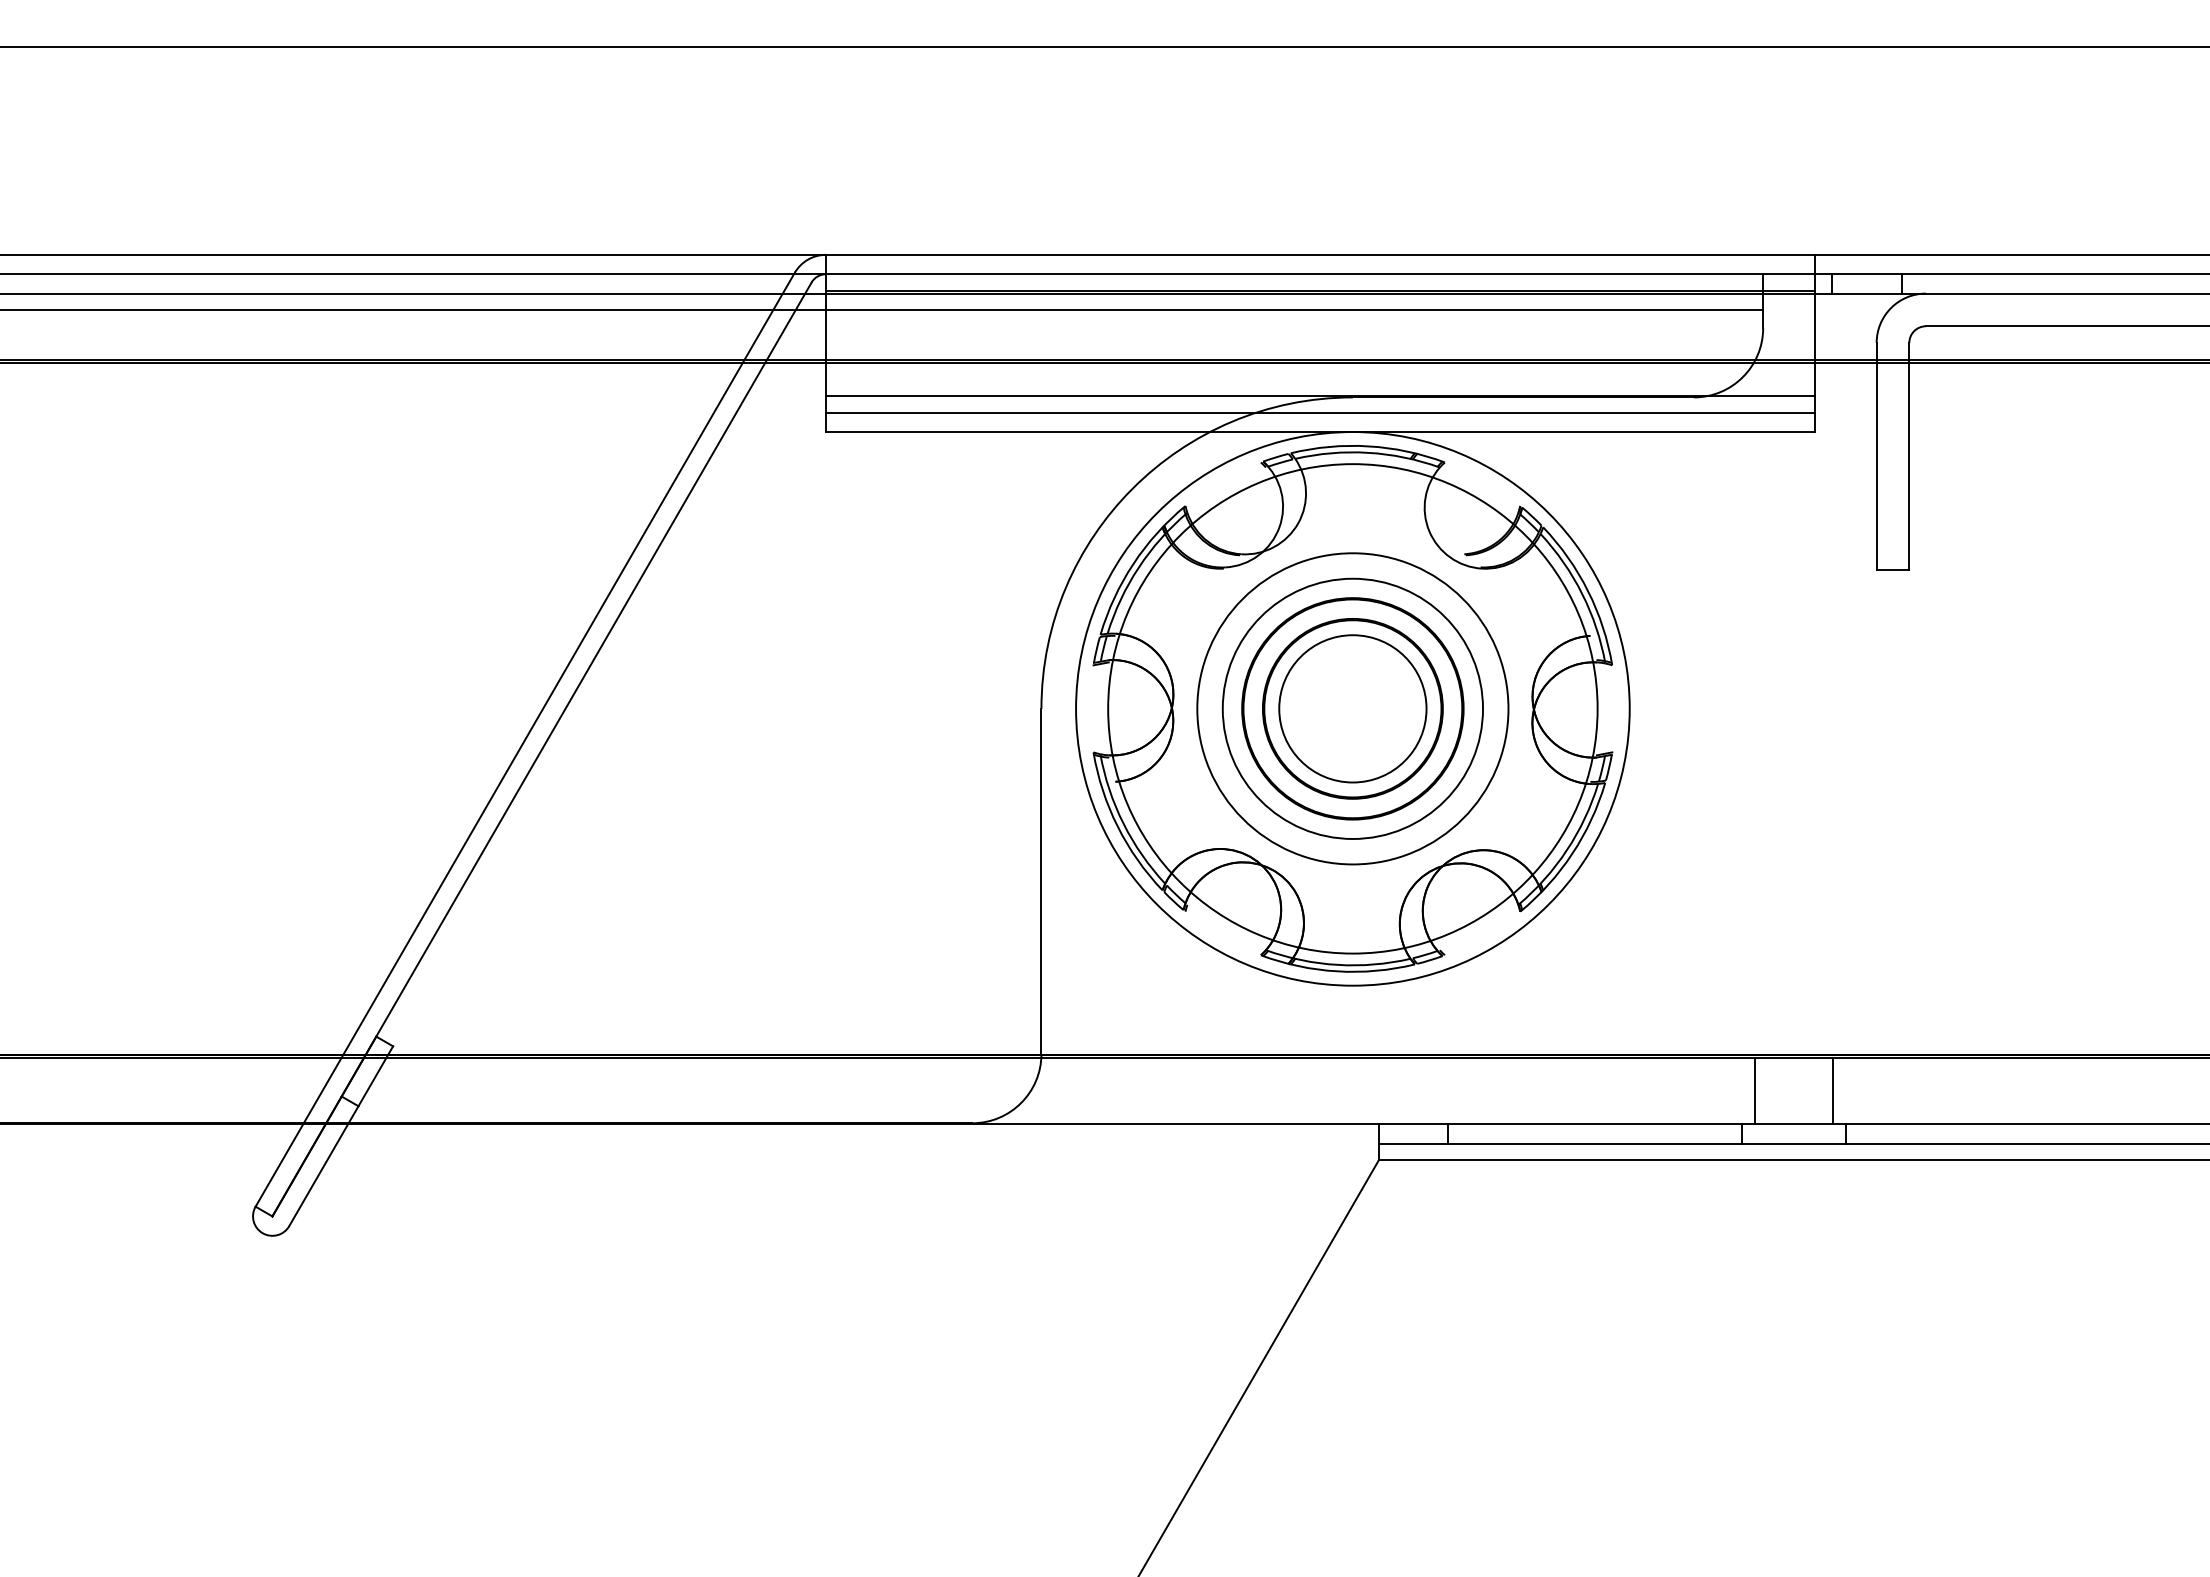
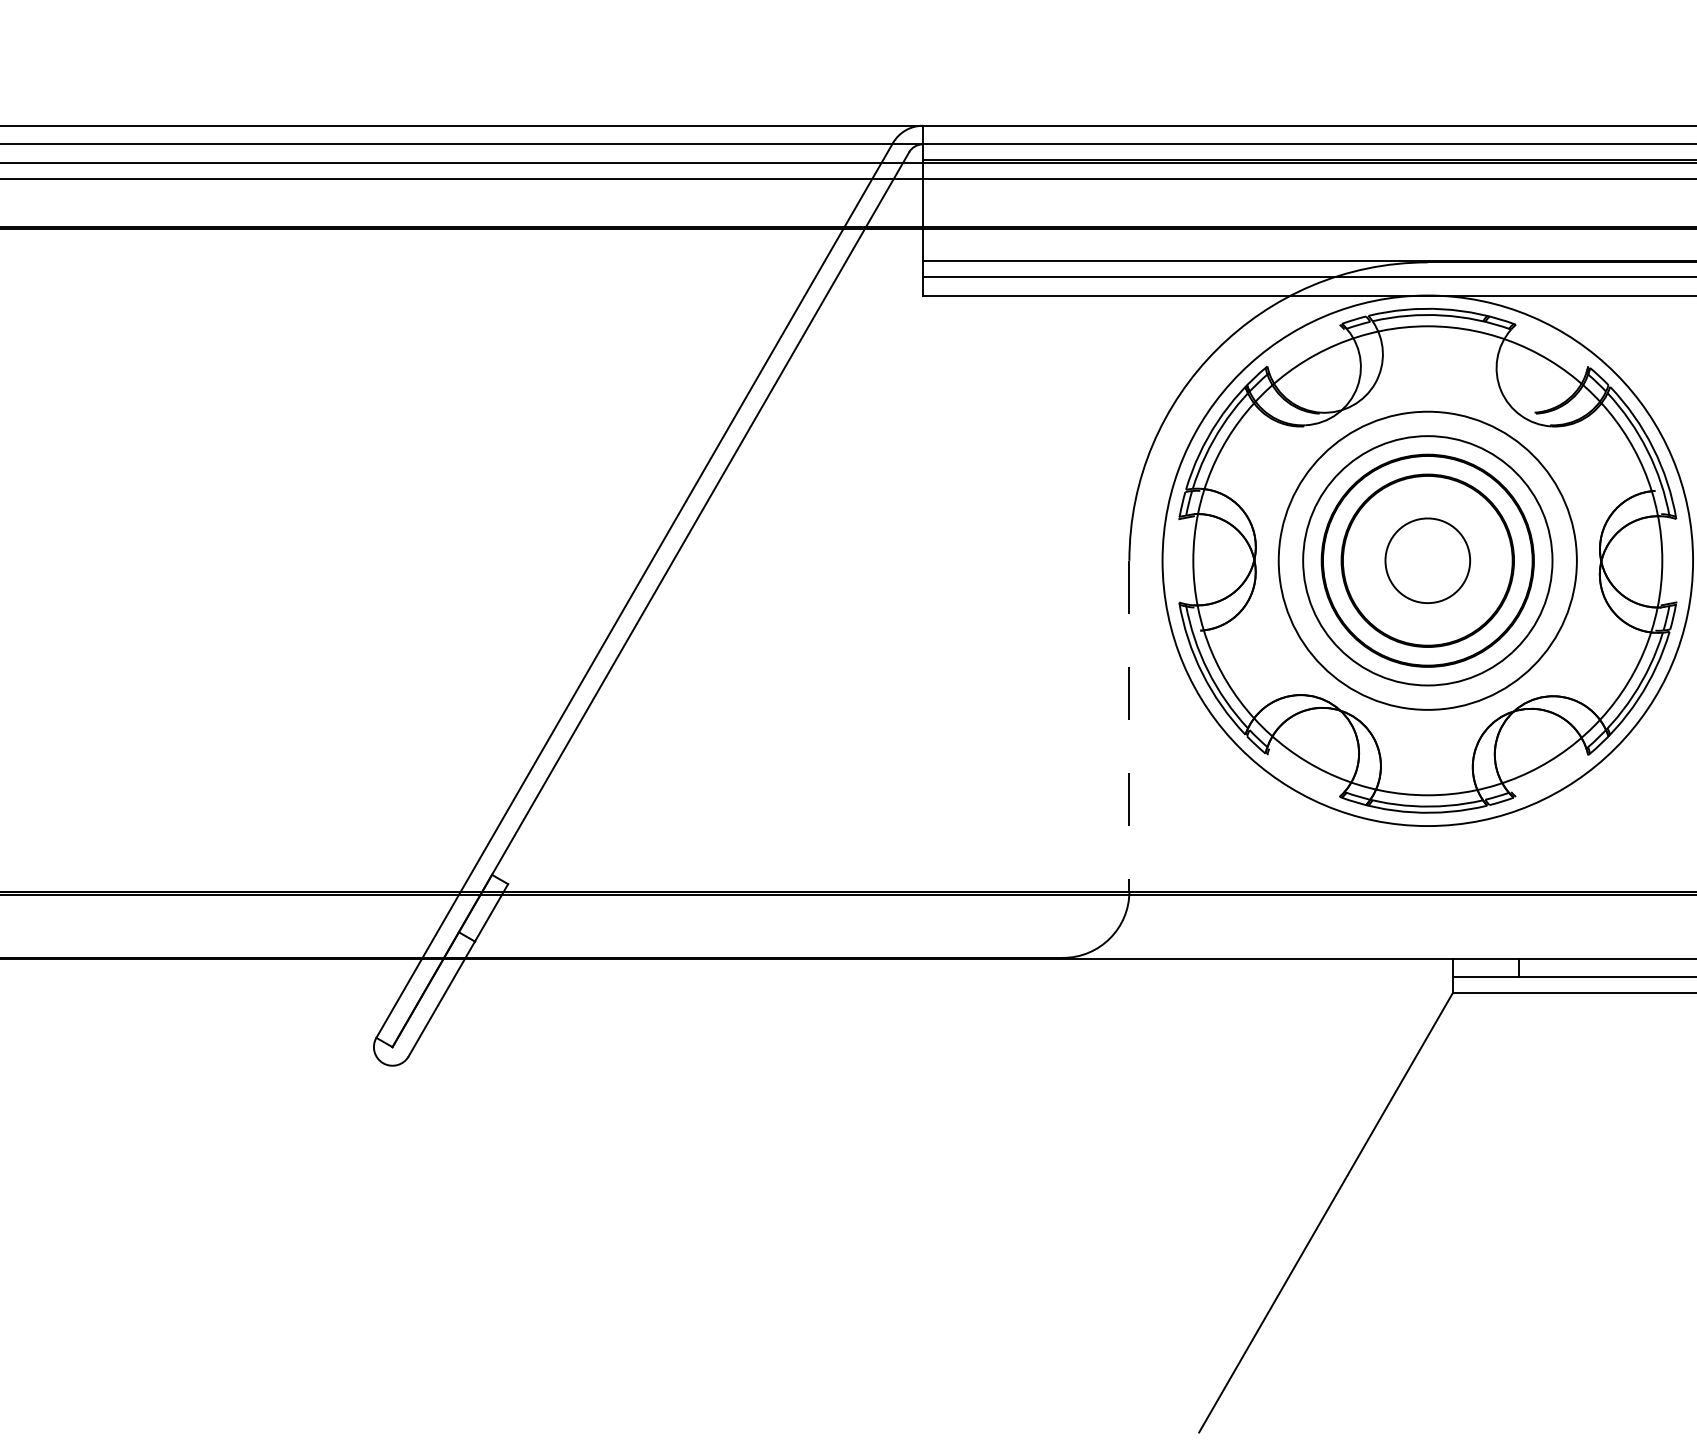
circle: (1352, 708) -> (1427, 560), size x0.6
line: (1041, 881) -> (1129, 726), solid -> dashed

